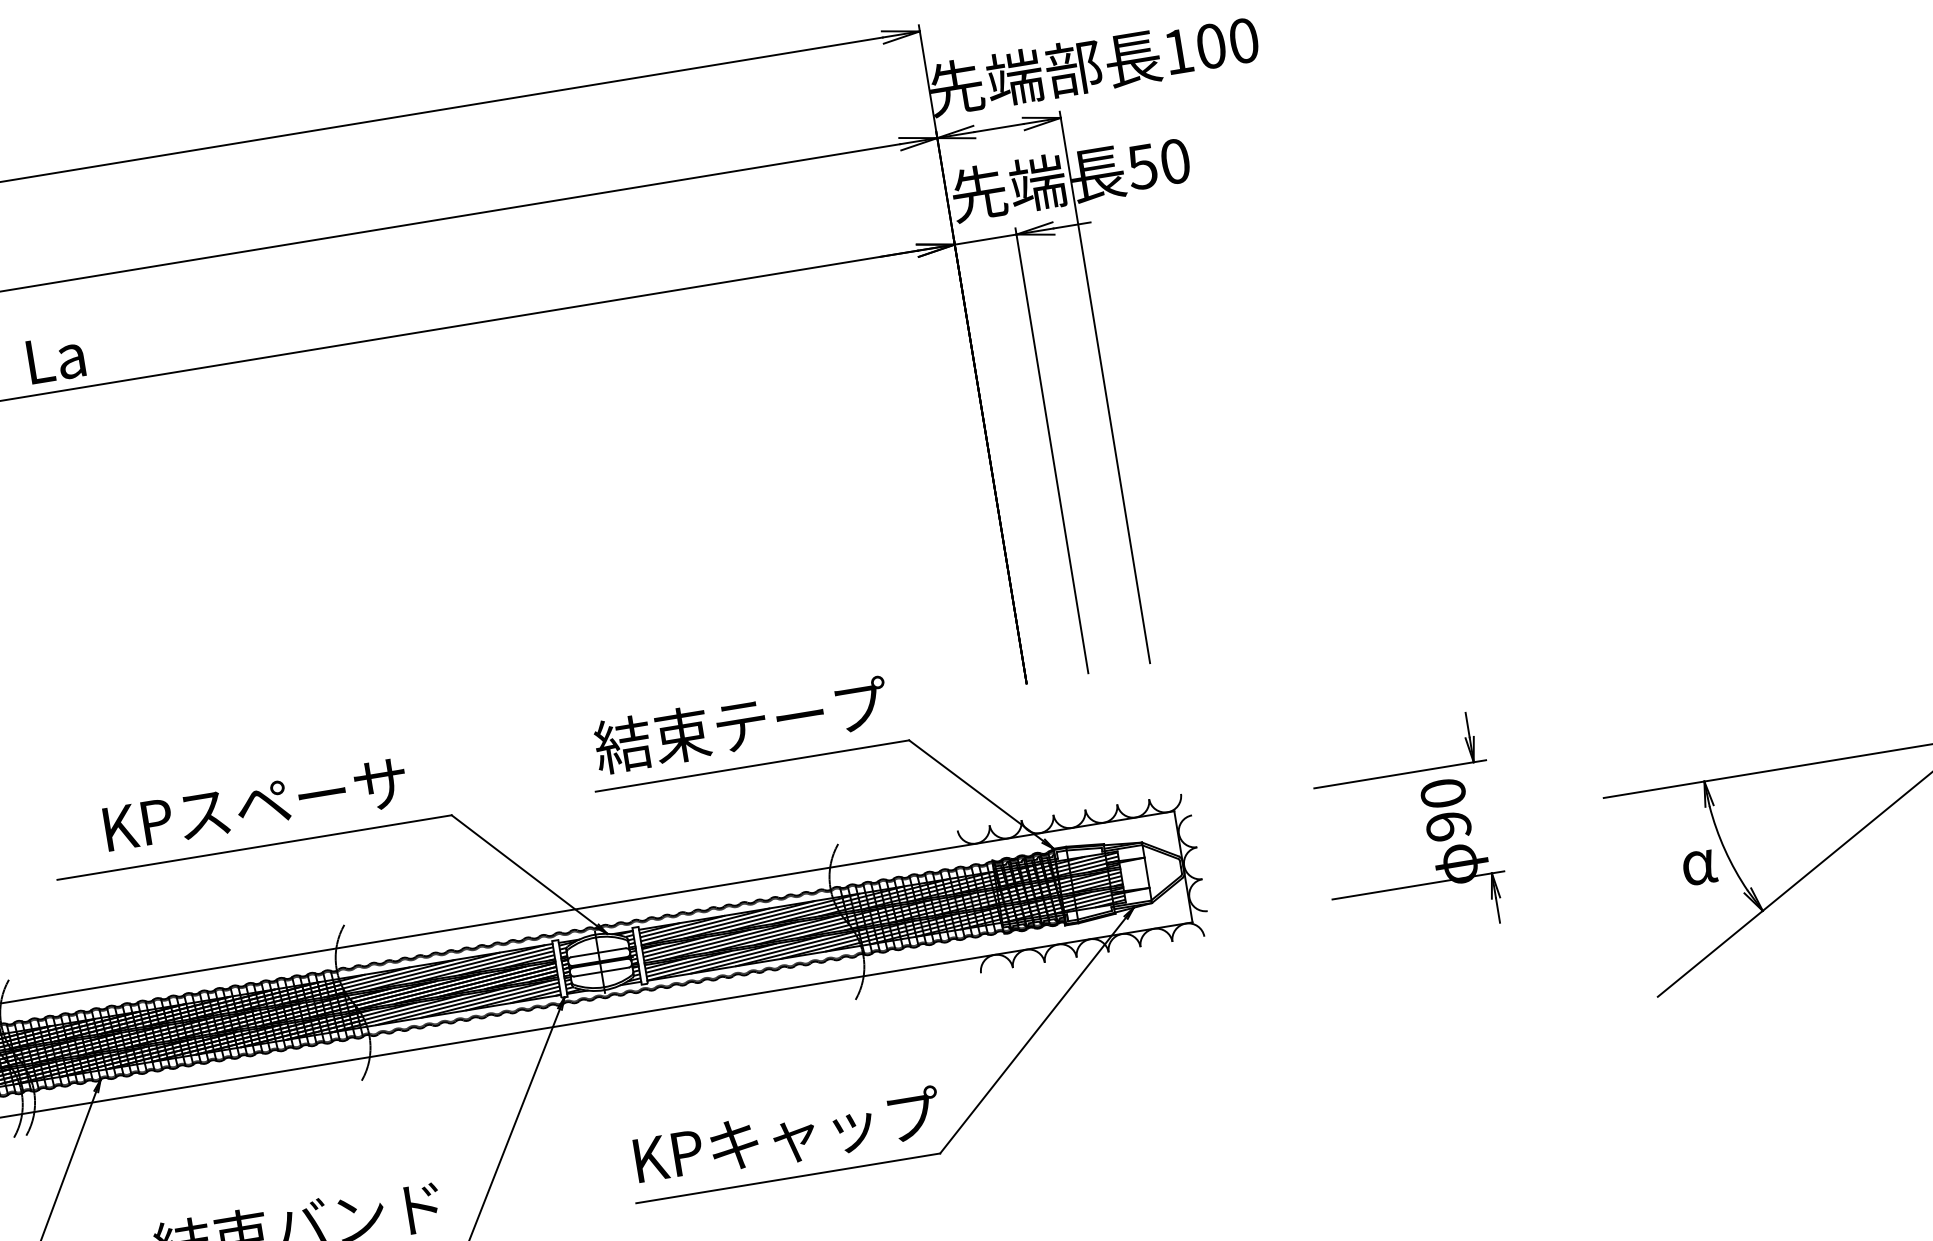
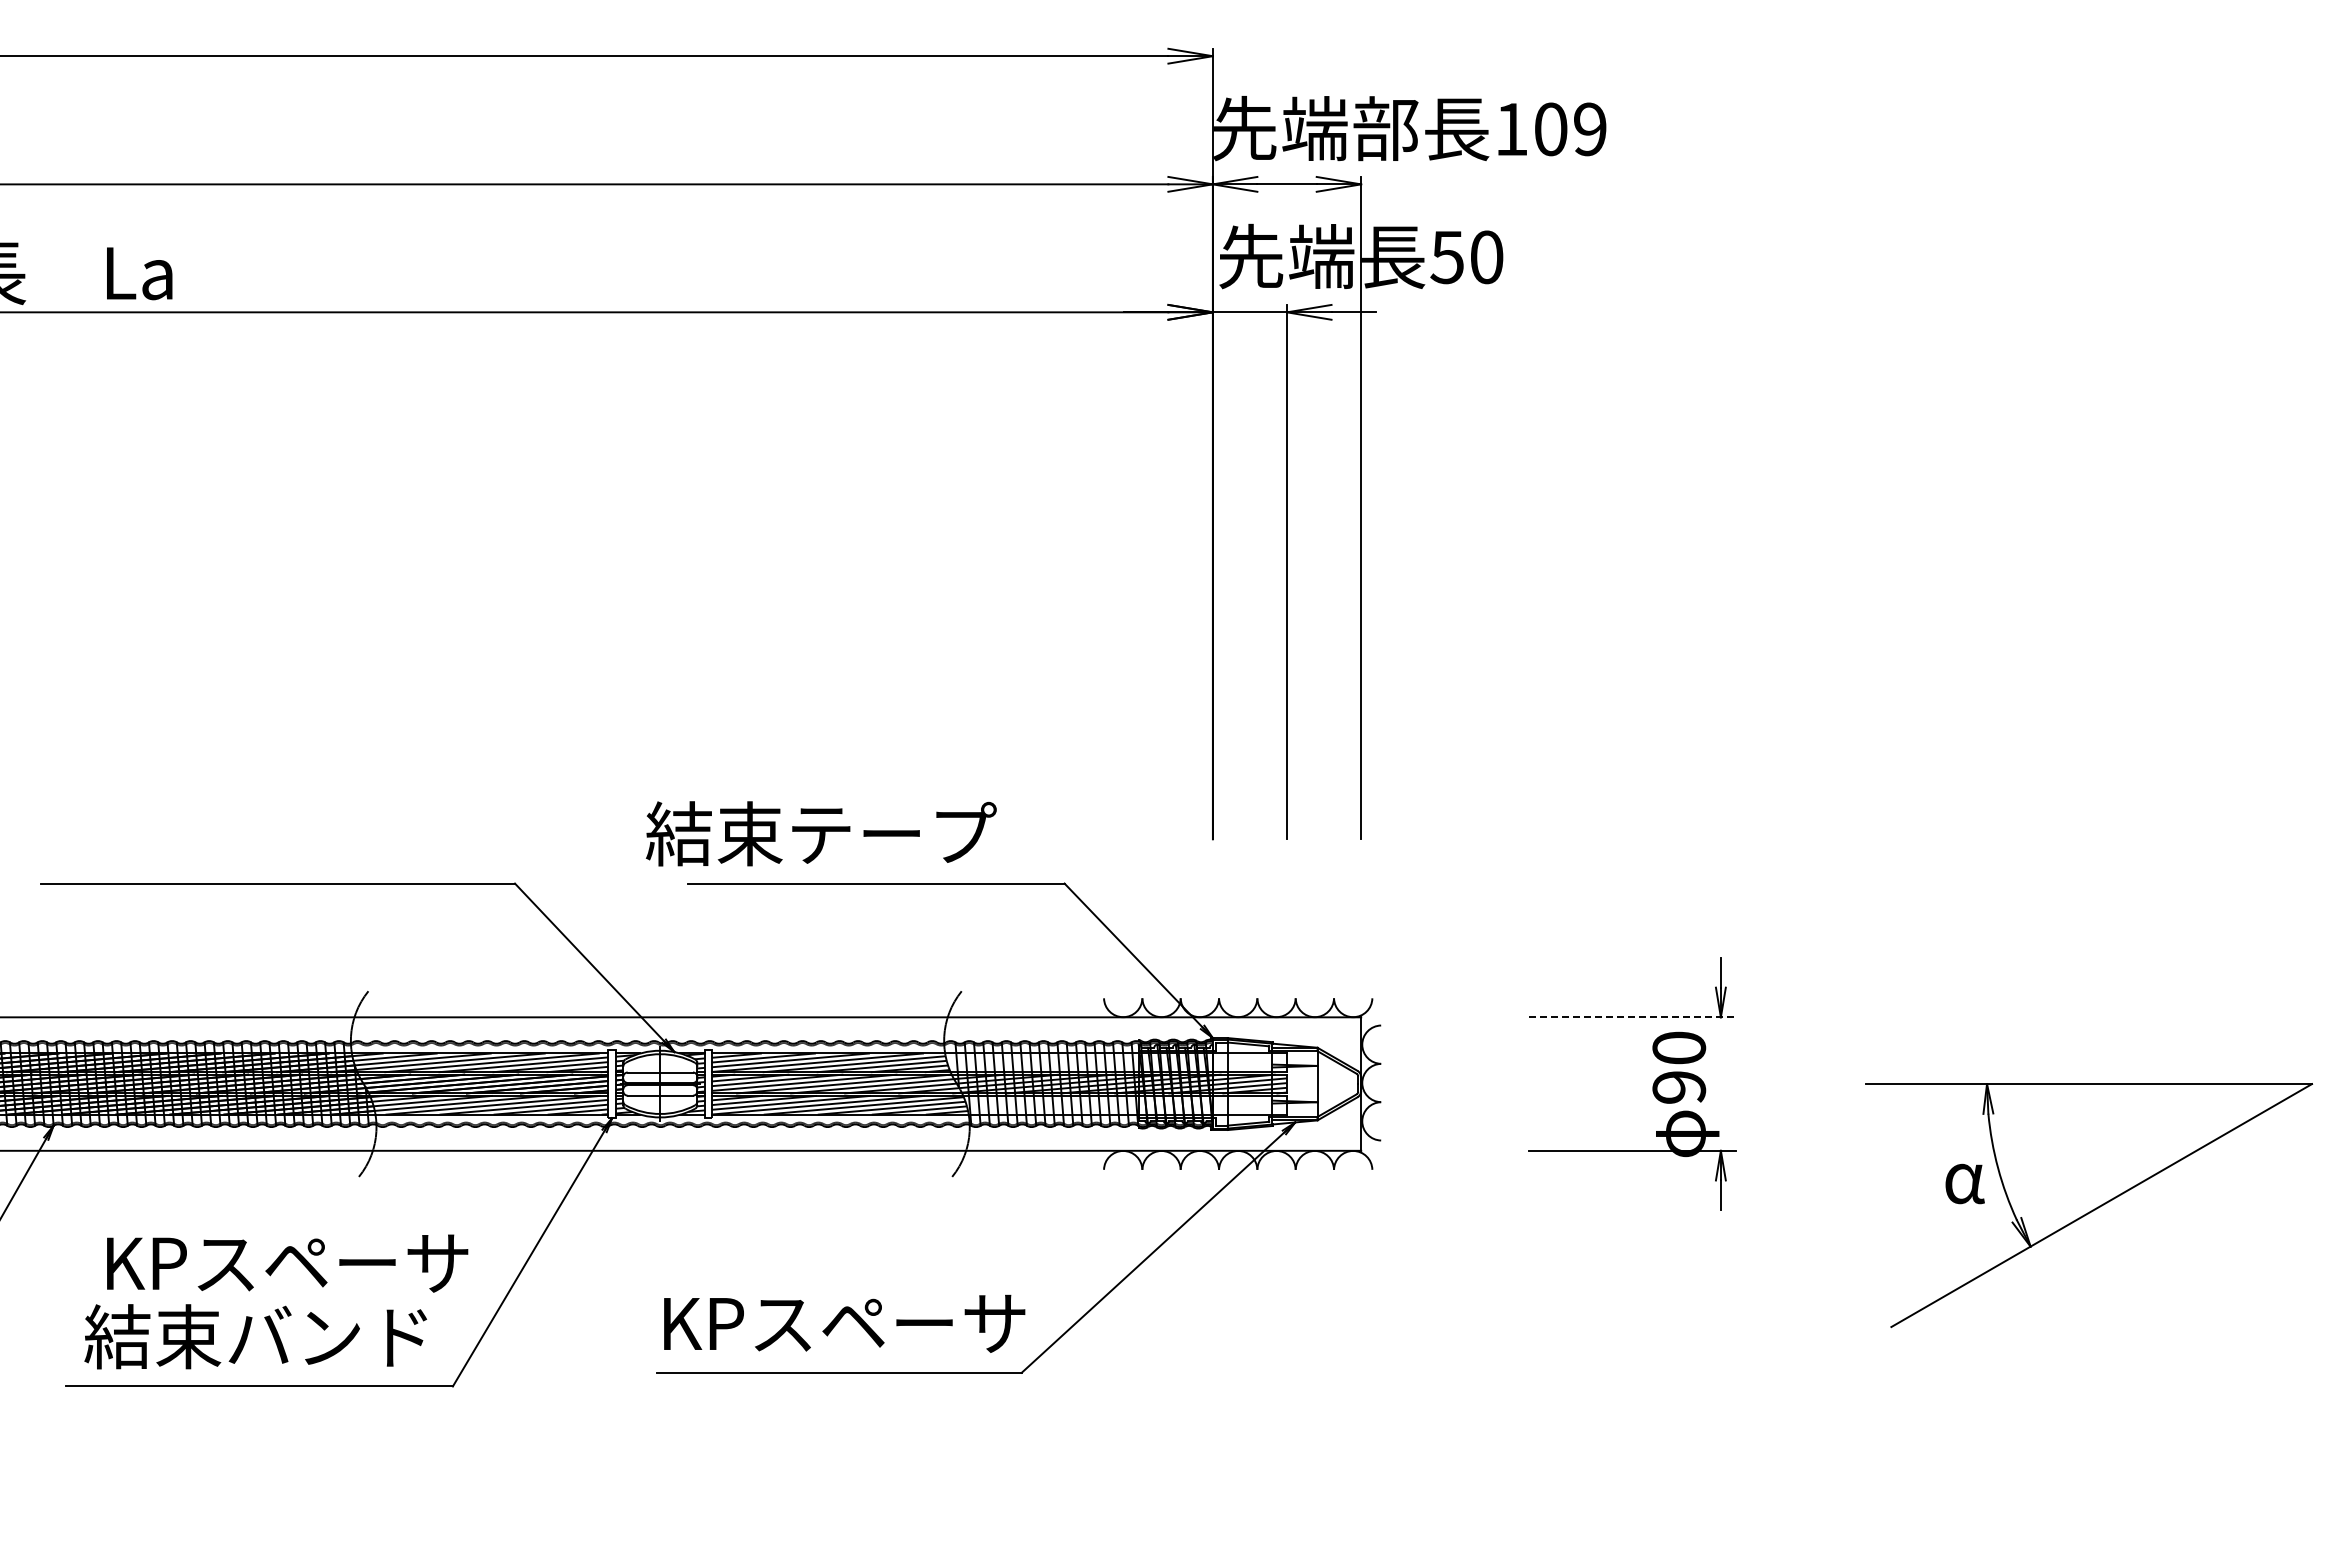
text: (1244, 40) -> (1590, 129), 100 -> 109
text: (741, 725) -> (821, 833), moved
line: (1401, 774) -> (1633, 1017), solid -> dashed
text: (255, 805) -> (287, 1263), moved
hatch: (976, 882) -> (1116, 1062), removed
hatch: (990, 915) -> (1125, 1104), removed
text: (825, 1130) -> (892, 1323), KPキャップ -> KPスペーサ

